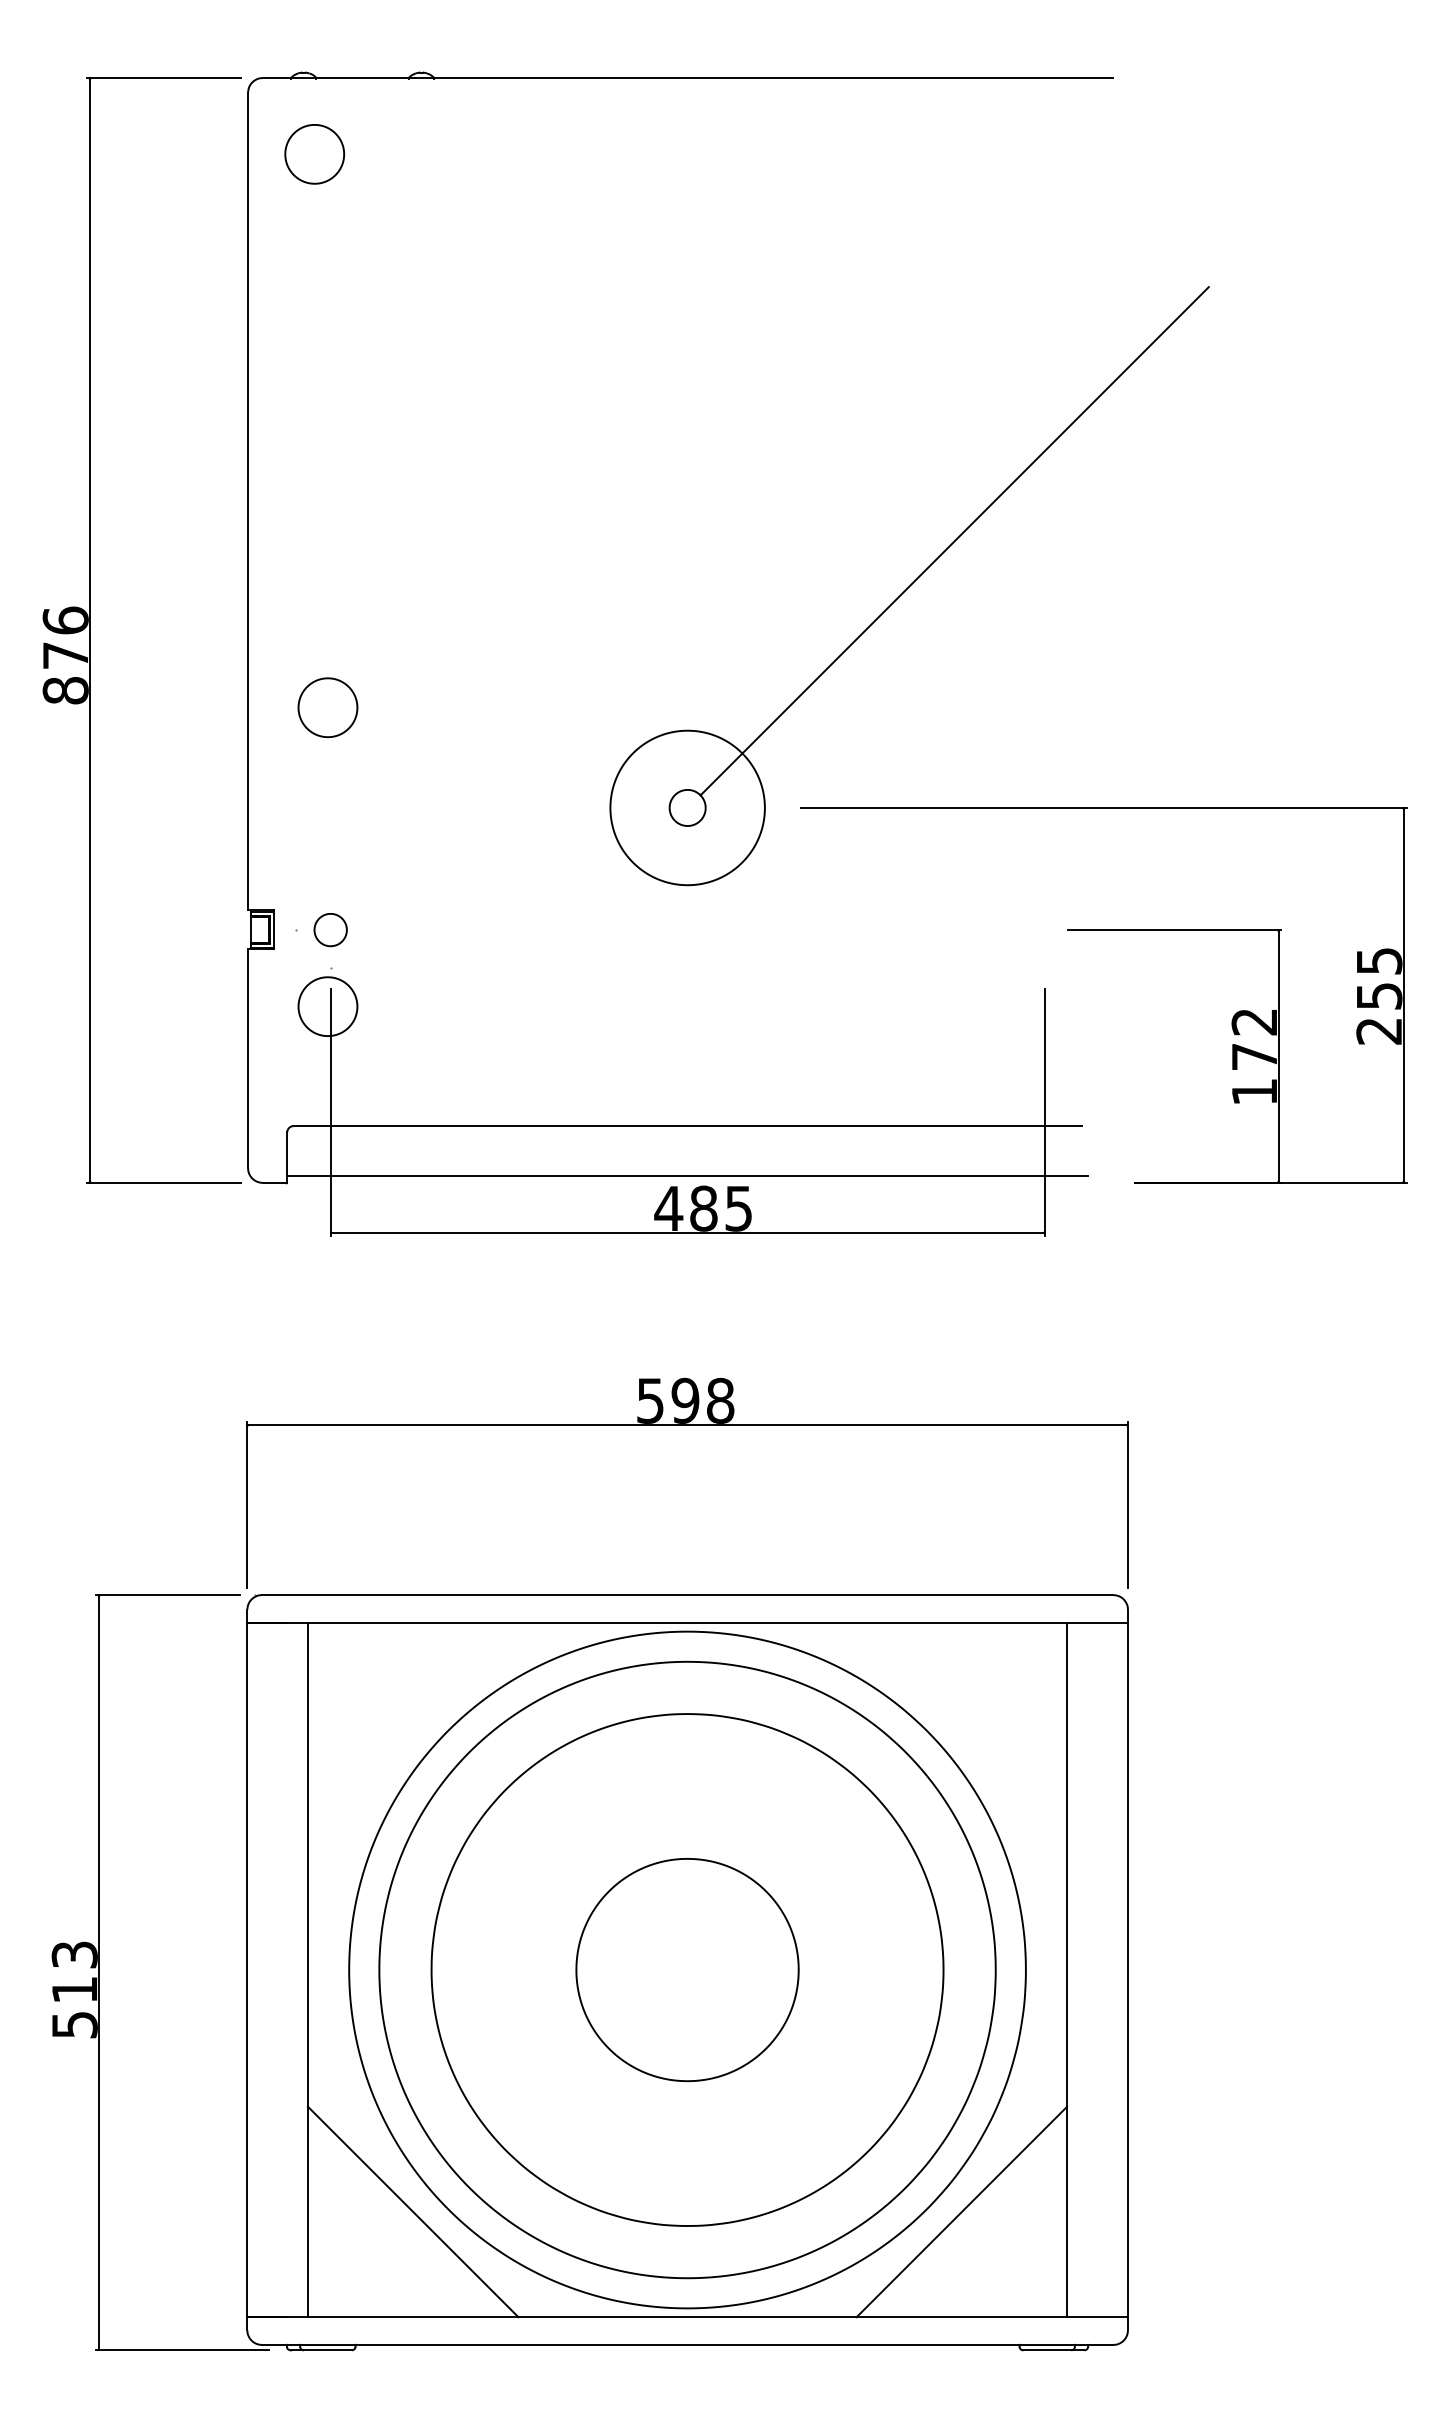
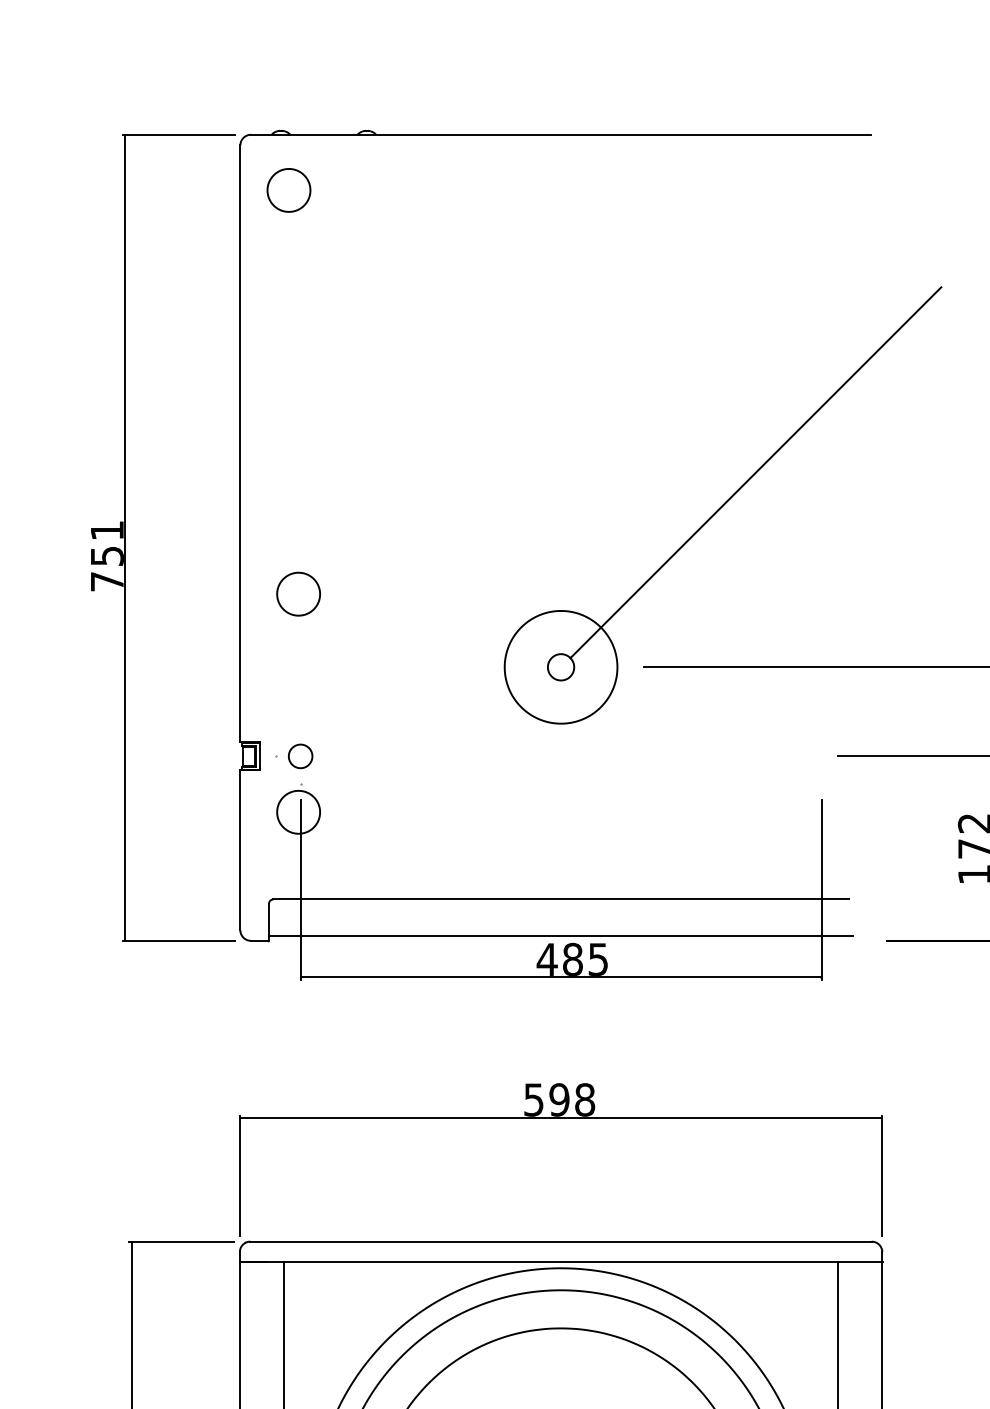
text: (65, 655) -> (107, 556), 876 -> 751

